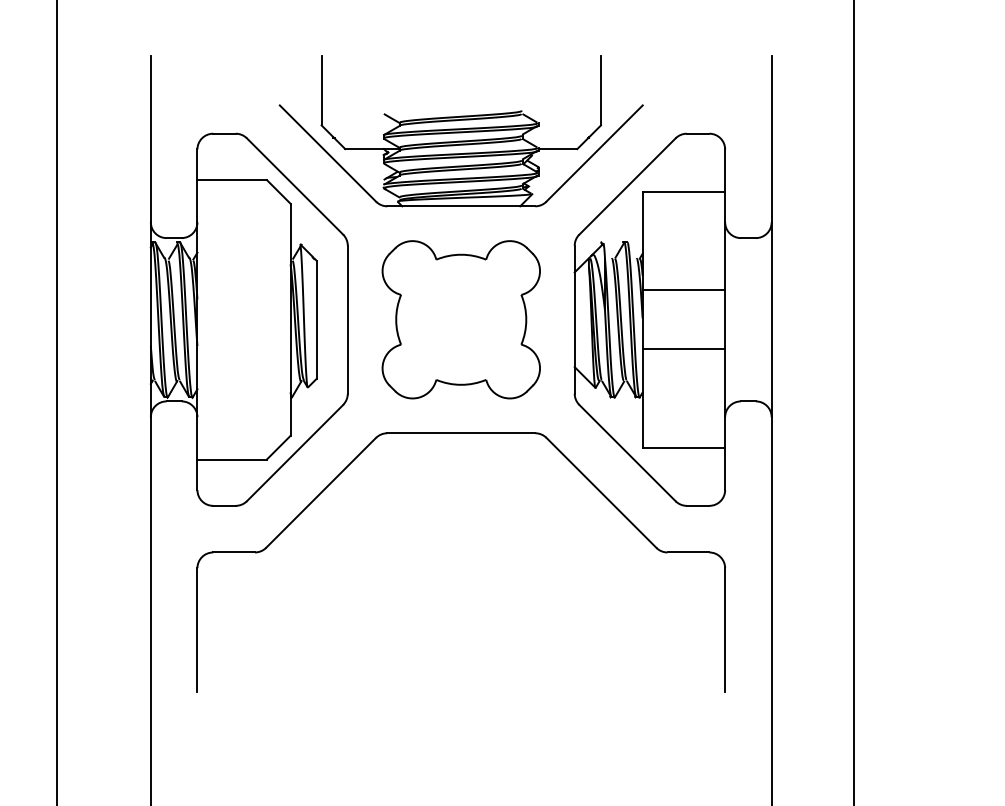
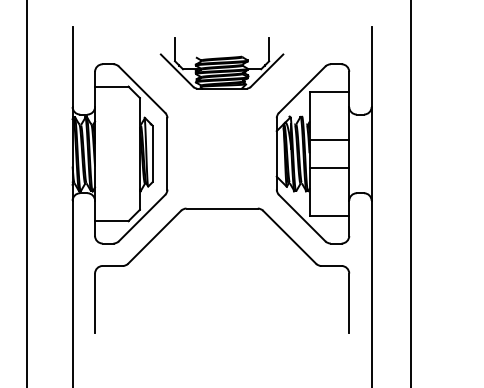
part: (459, 132) -> (221, 63), size x0.7
part: (459, 318) -> (221, 153), removed

